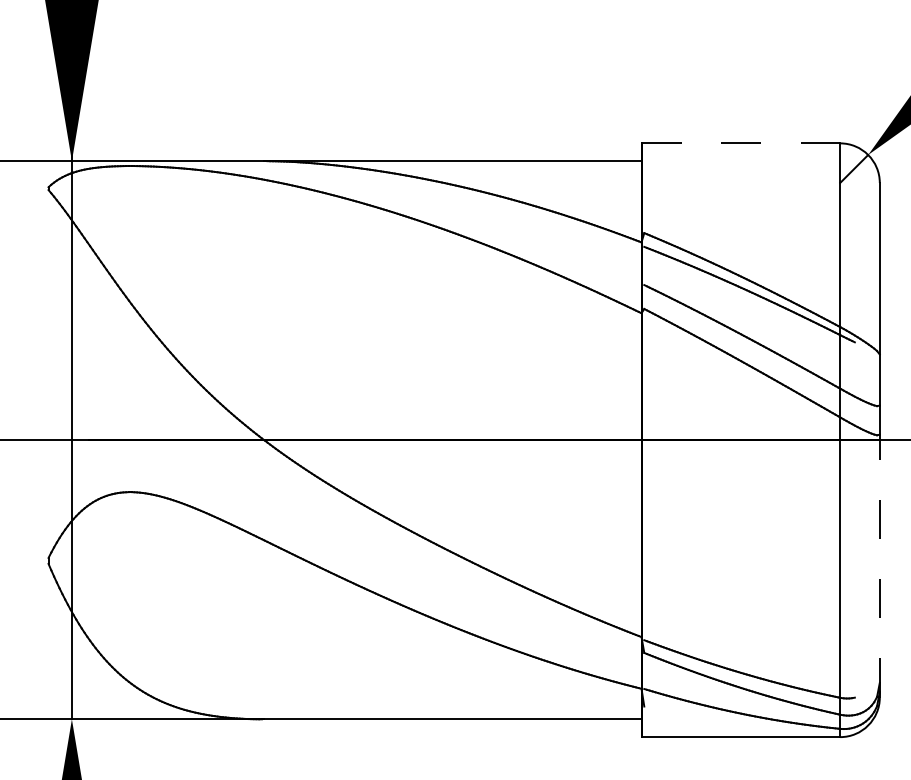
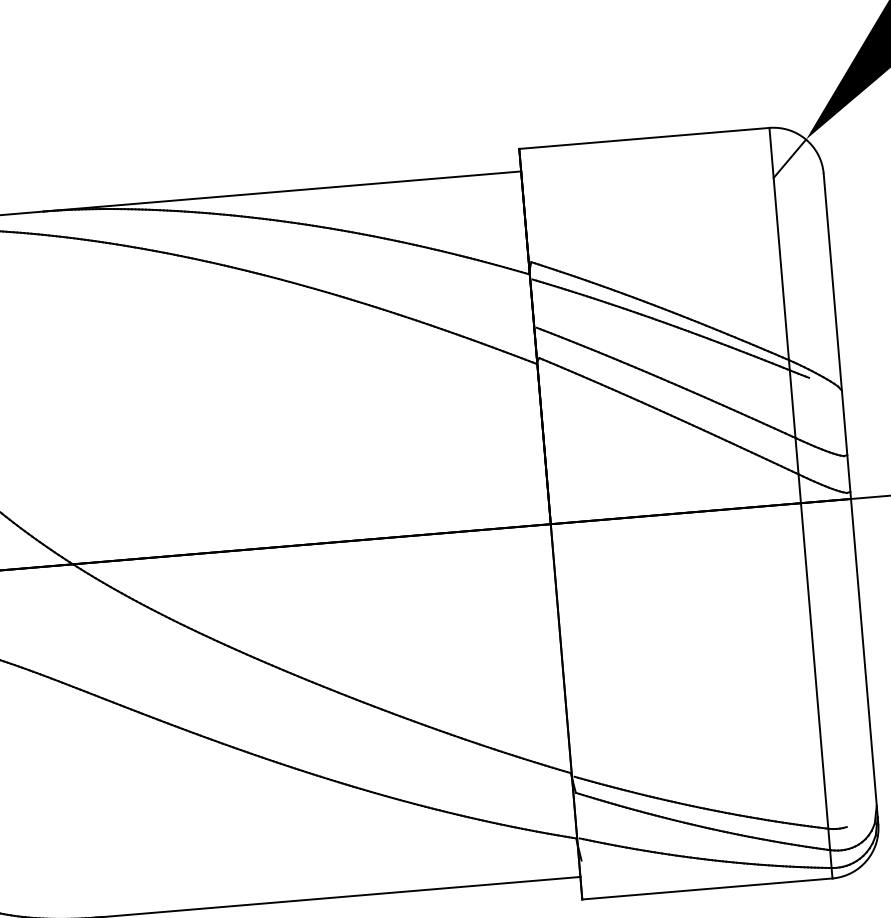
line: (741, 143) -> (644, 138), dashed -> solid
line: (879, 568) -> (864, 661), dashed -> solid

